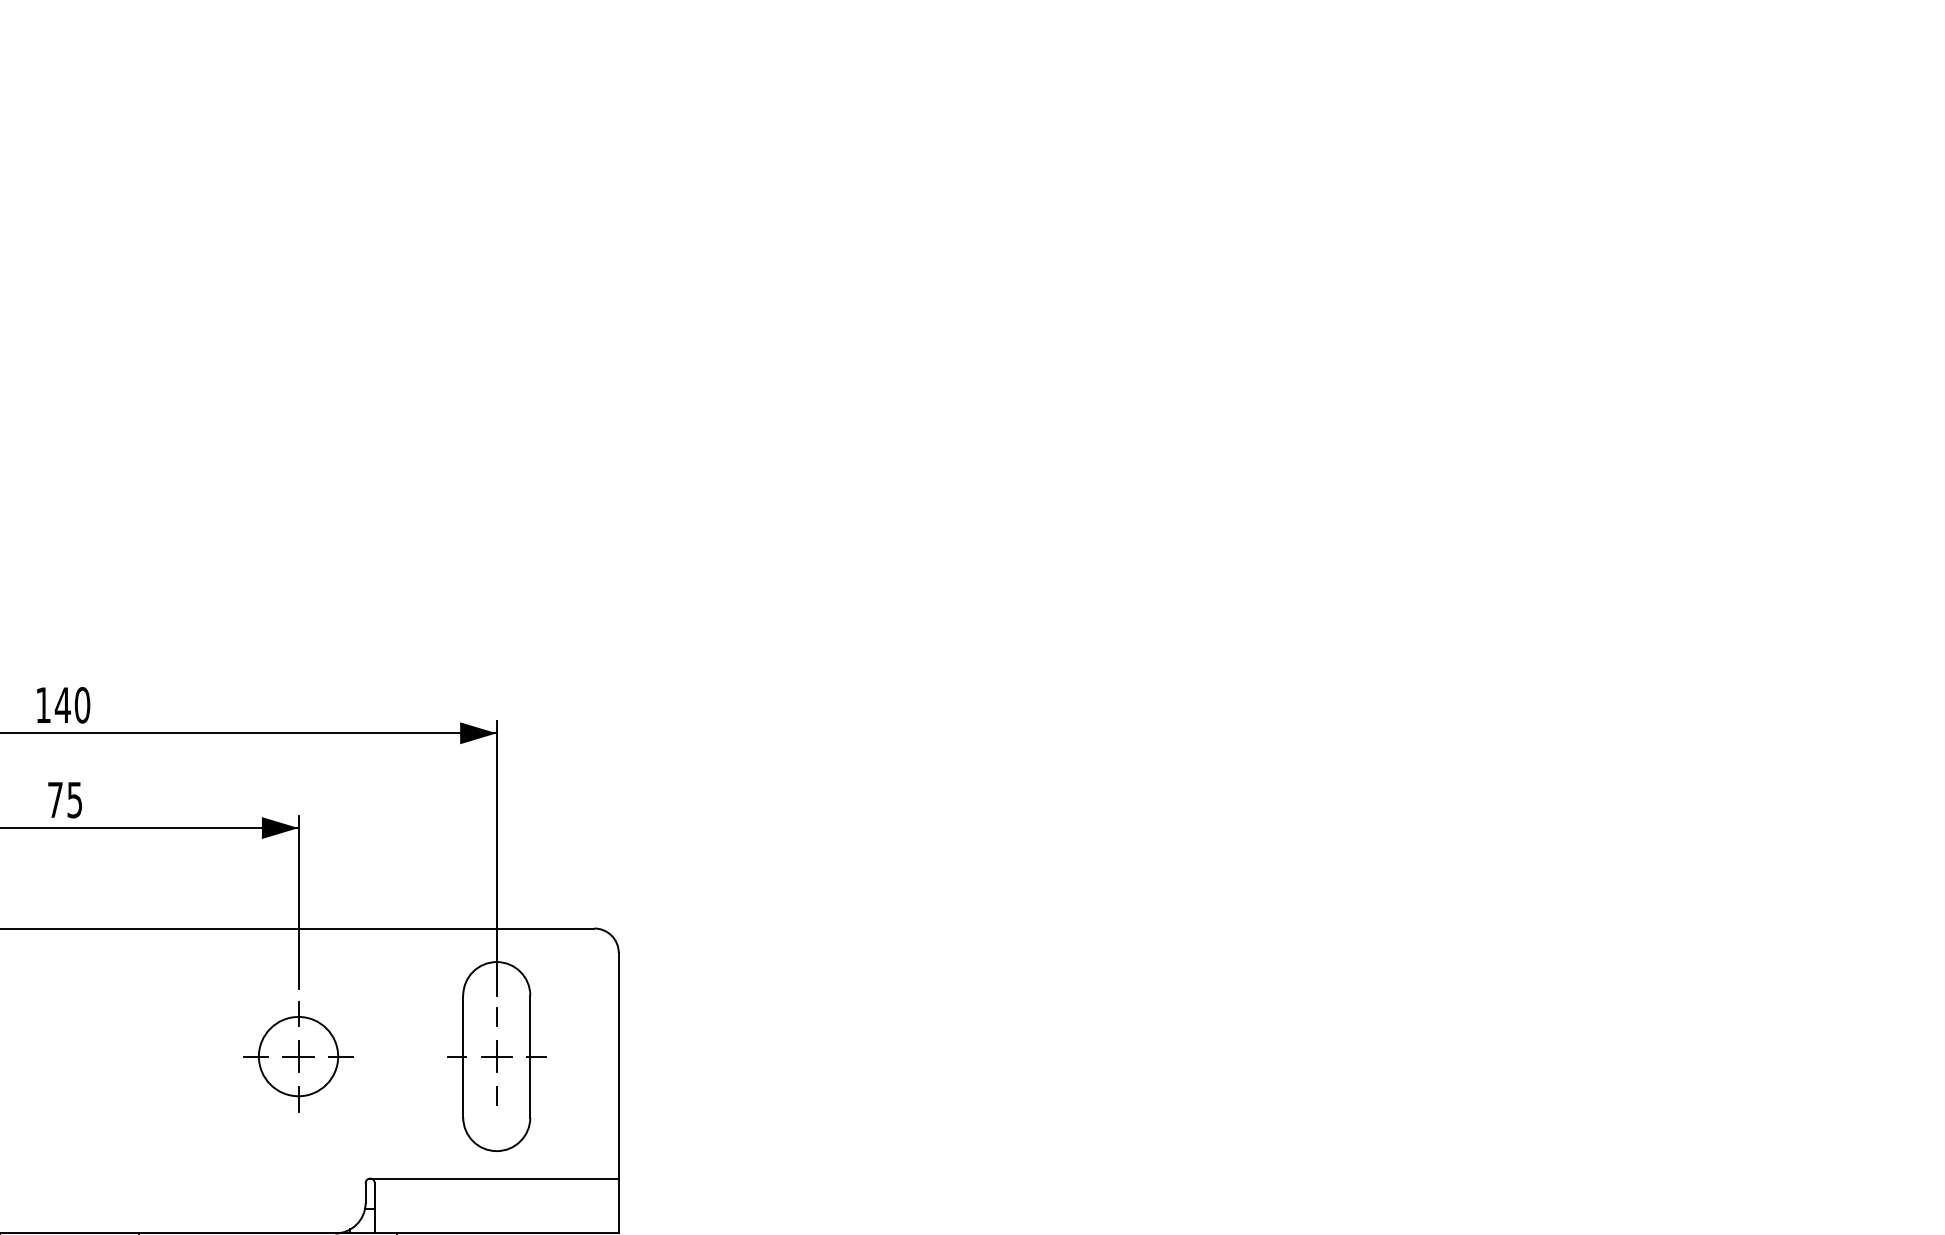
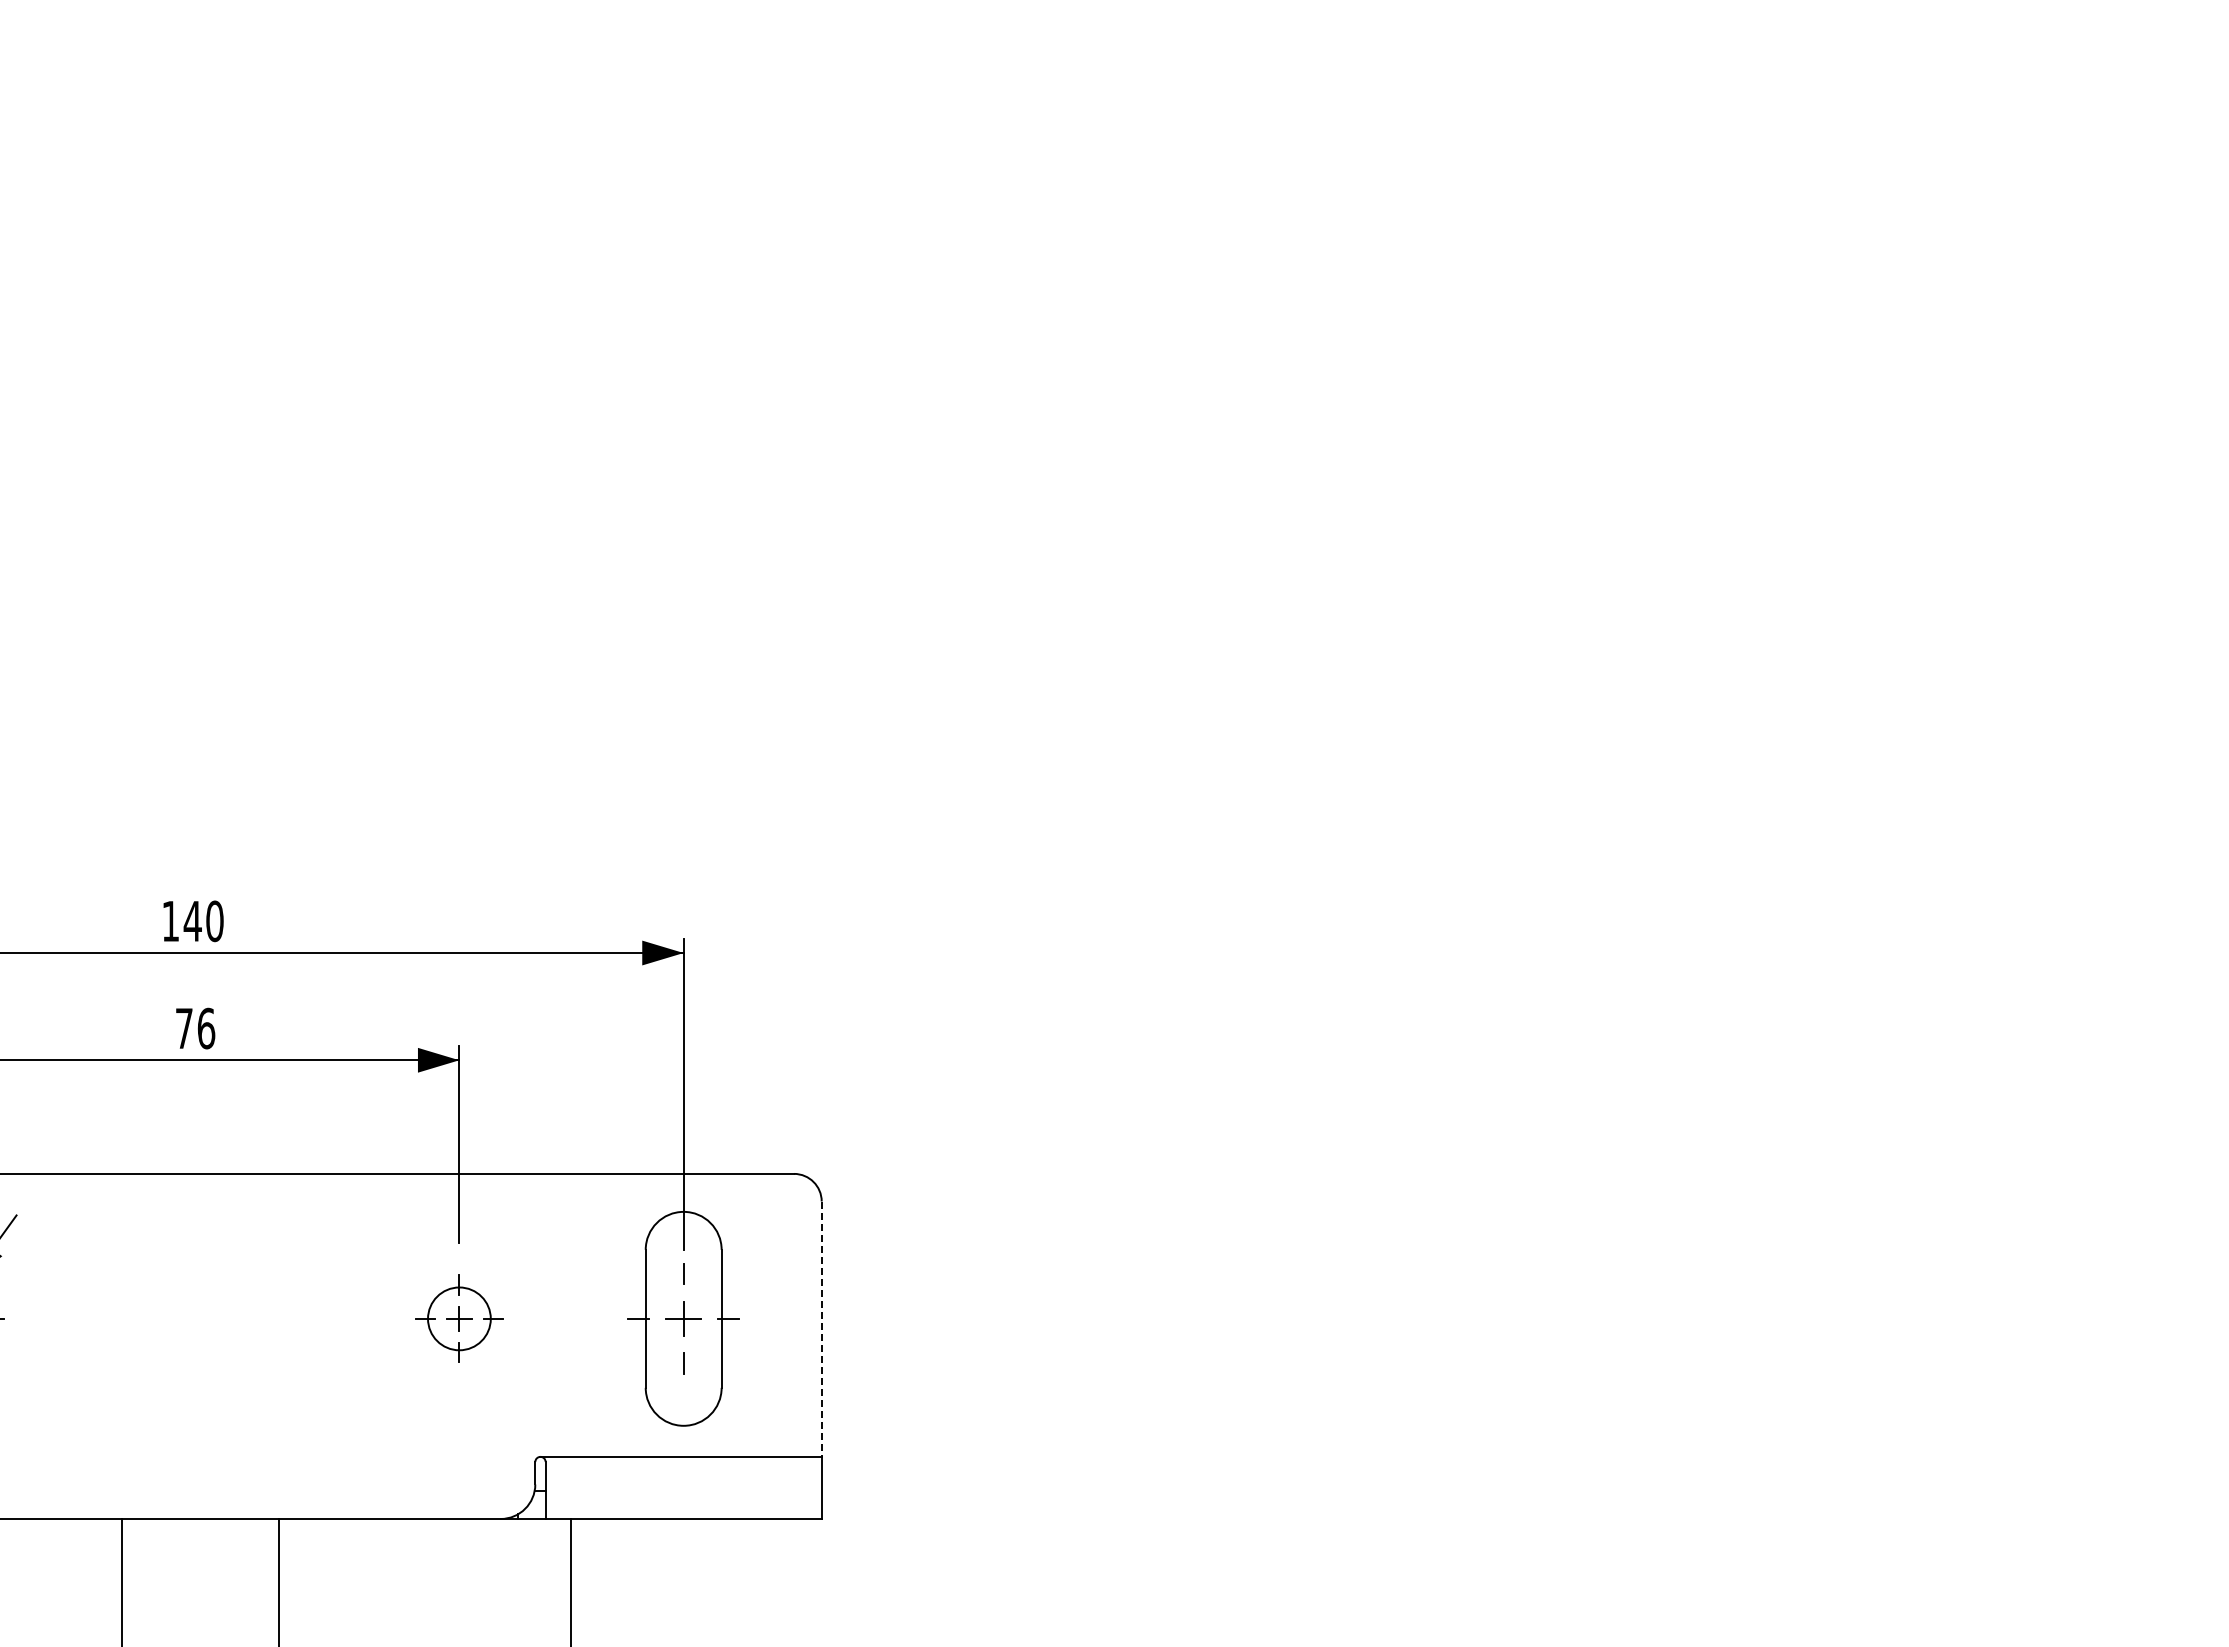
text: (75, 799) -> (206, 1028), 75 -> 76
part: (298, 1056) -> (459, 1318), size x0.7
line: (618, 1066) -> (821, 1329), solid -> dashed

